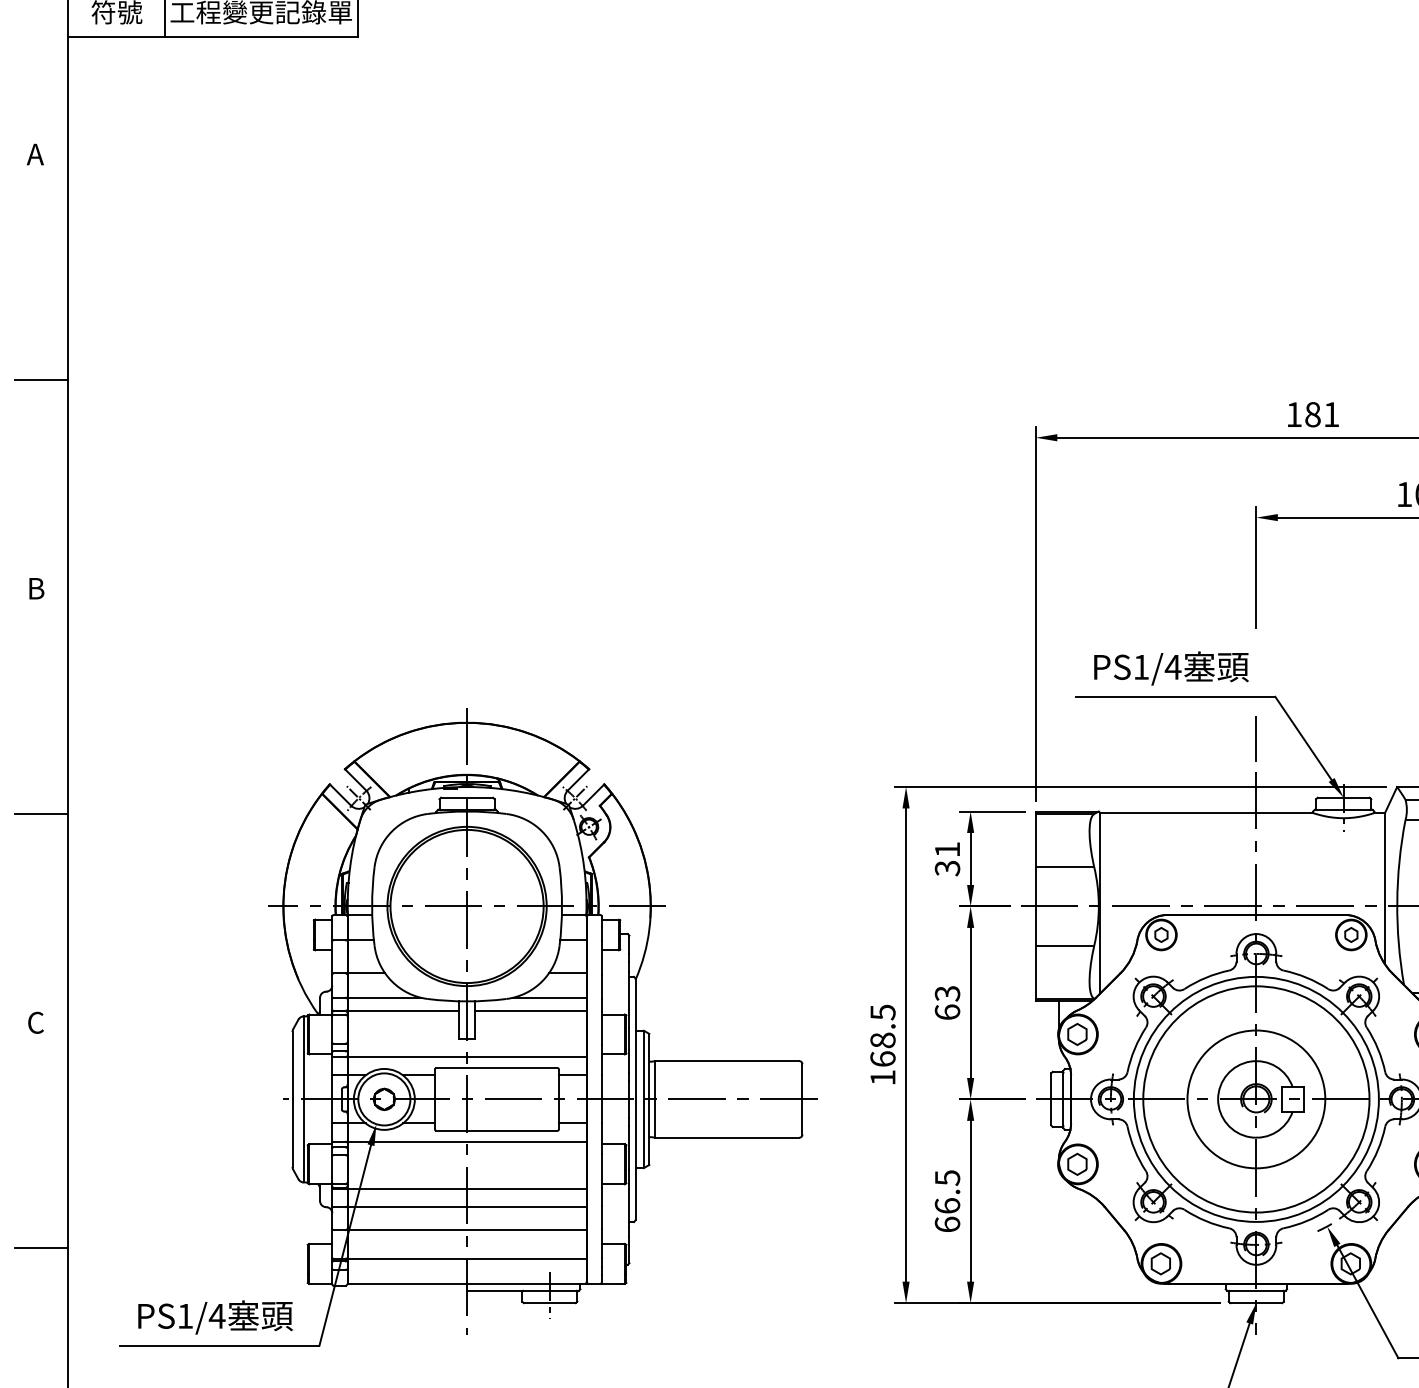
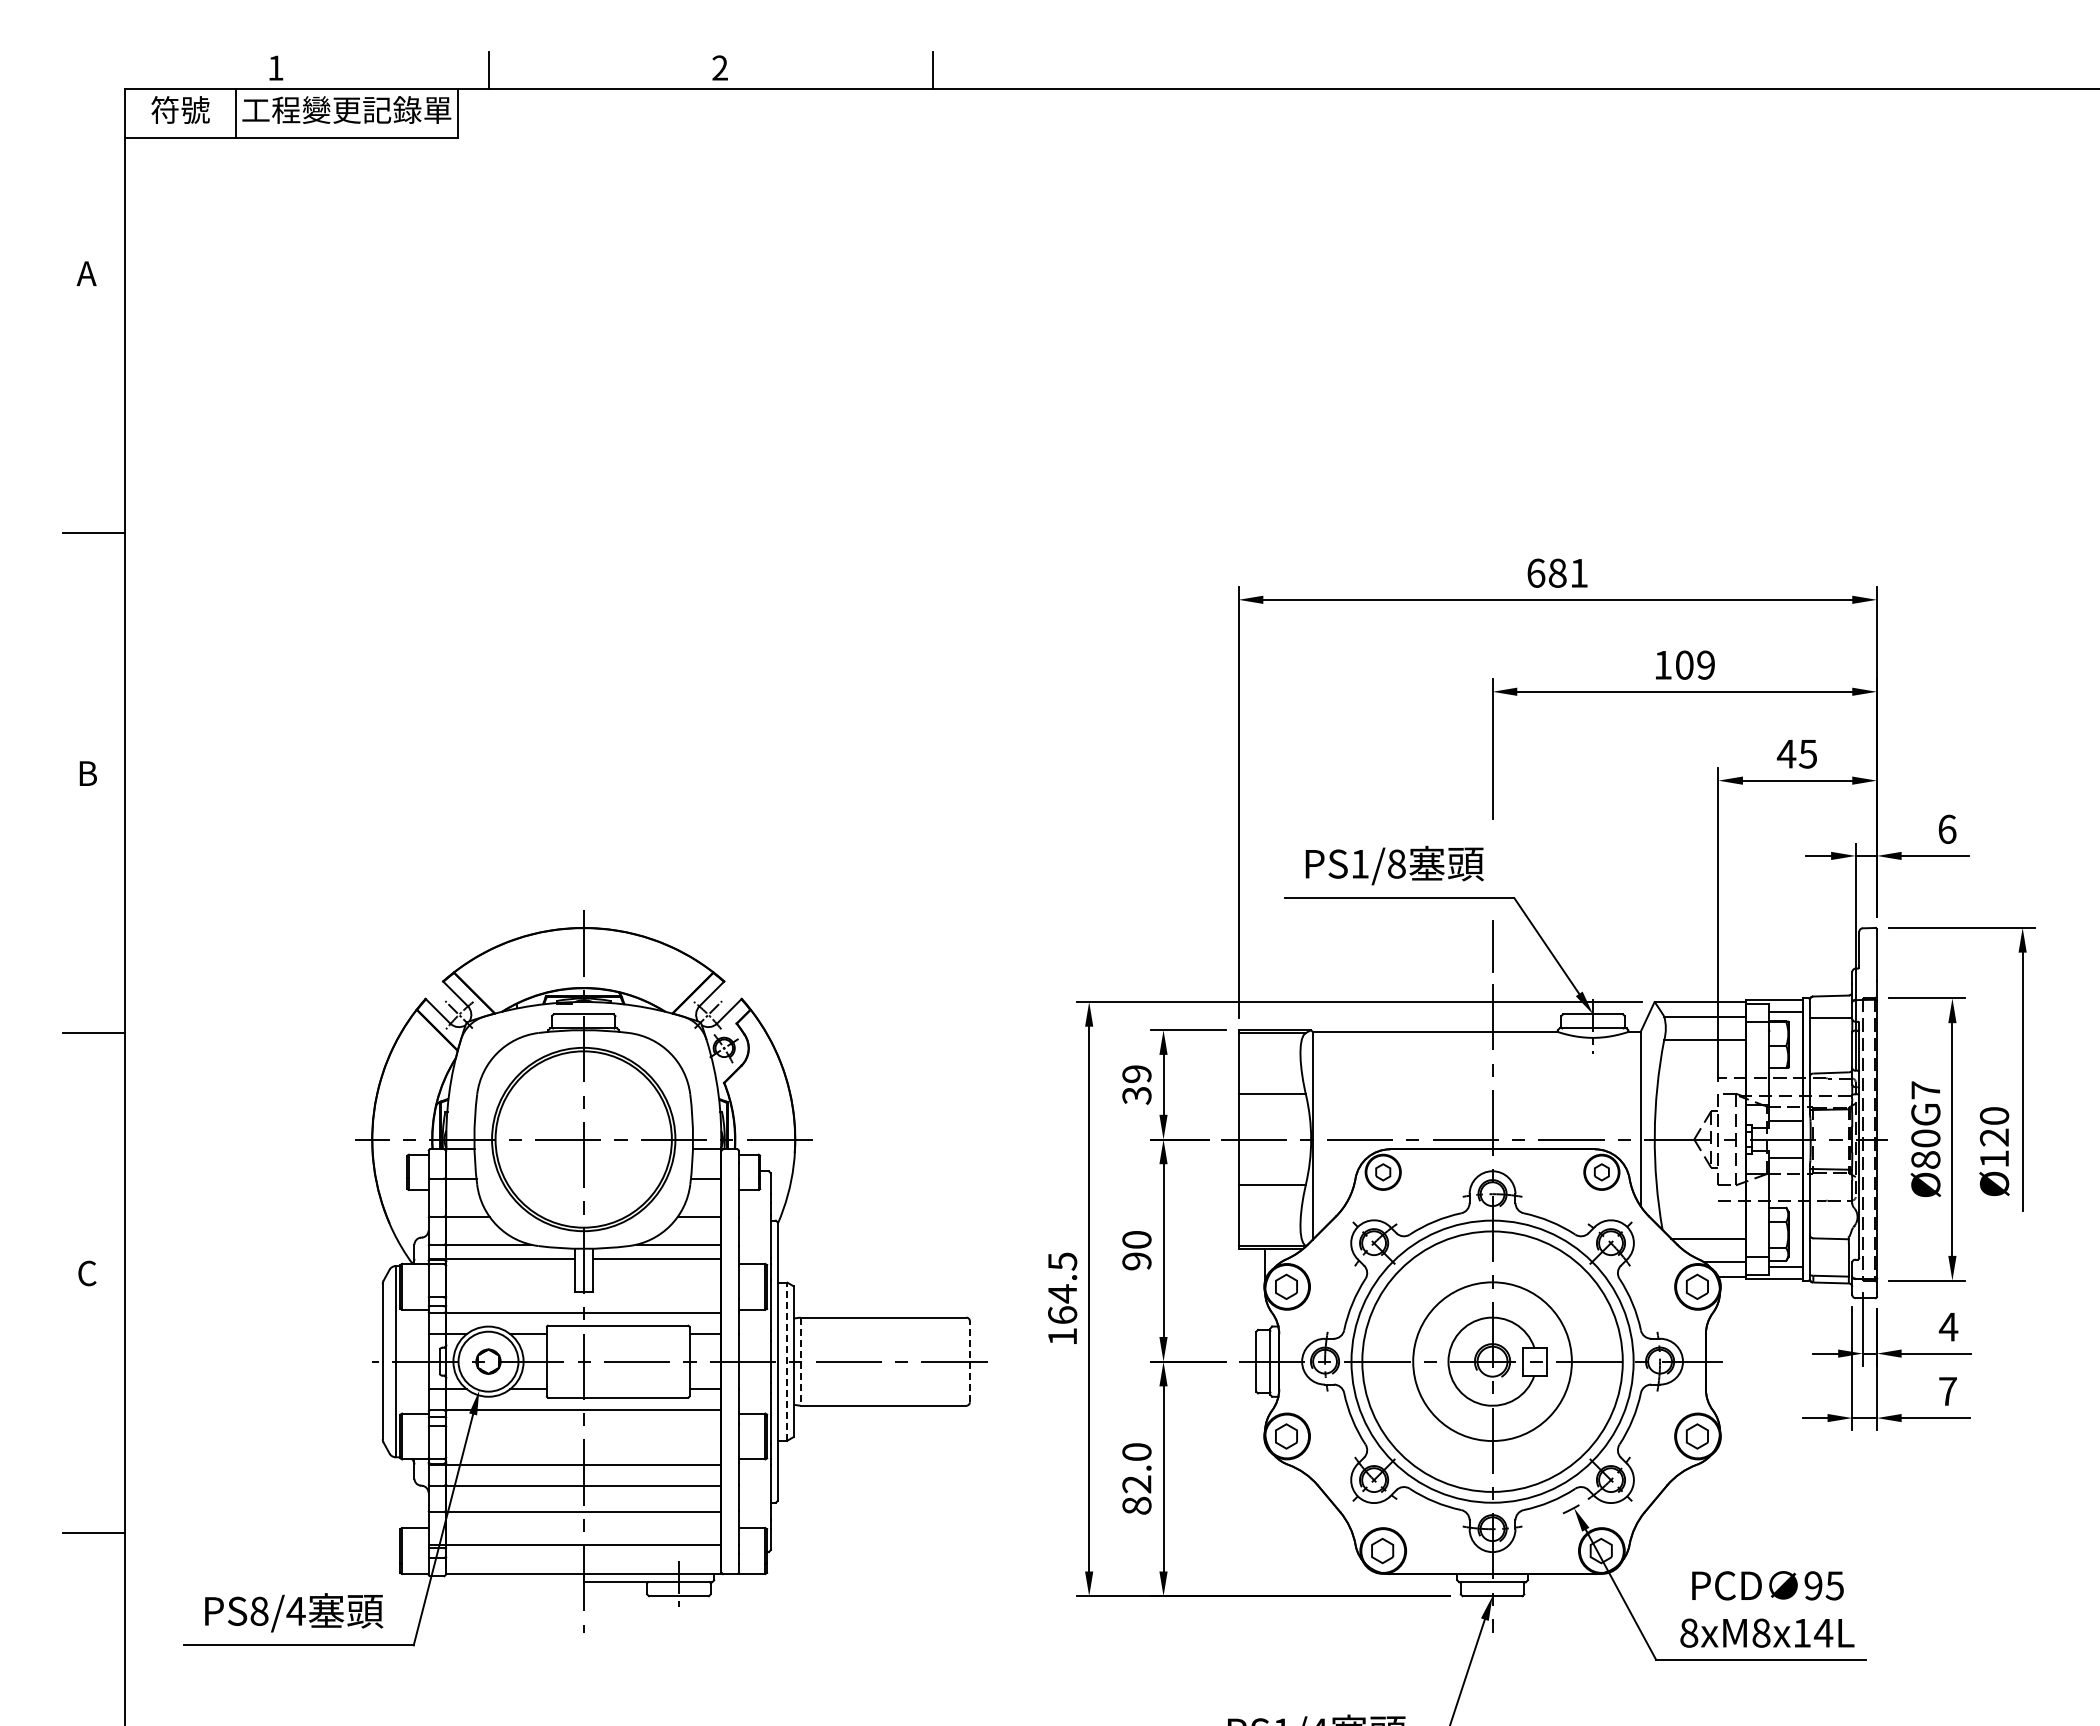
text: (1294, 414) -> (1536, 572), 181 -> 681
text: (1172, 666) -> (1396, 863), PS1/4 -> PS1/8
text: (947, 850) -> (1136, 1074), 31 -> 39
text: (947, 1002) -> (1136, 1250), 63 -> 90
text: (882, 1040) -> (1062, 1293), 168.5 -> 164.5
line: (644, 1099) -> (787, 1361), solid -> dashed
line: (802, 1099) -> (969, 1361), solid -> dashed
line: (655, 1100) -> (800, 1362), solid -> dashed
text: (947, 1200) -> (1136, 1478), 66.5 -> 82.0
text: (185, 1315) -> (259, 1610), PS1/4 -> PS8/4

